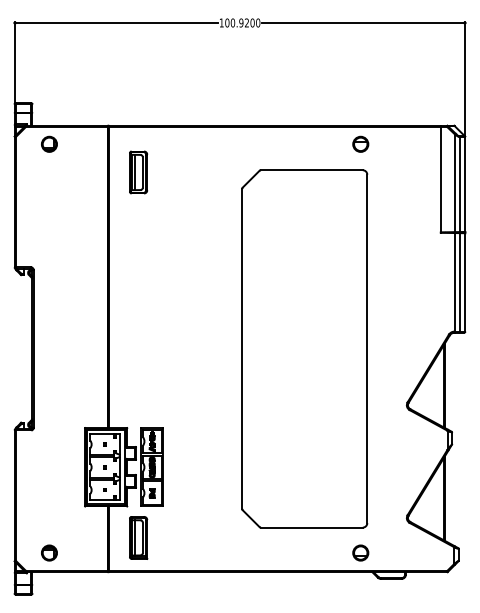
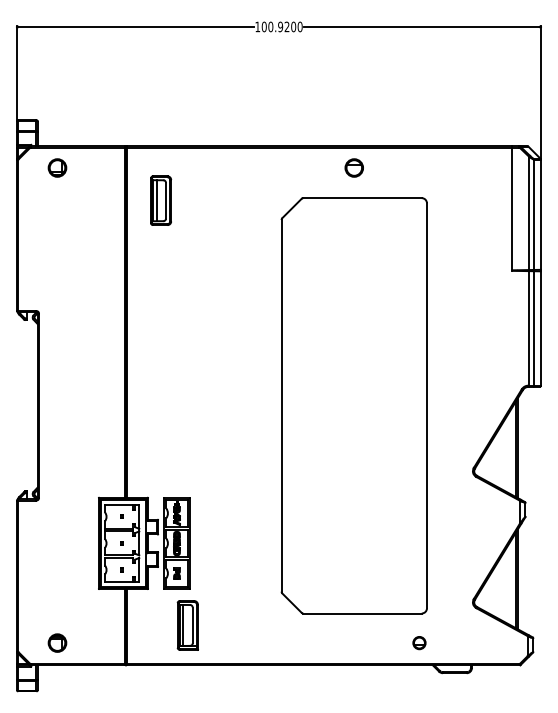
part: (360, 143) -> (353, 167), moved
part: (138, 537) -> (187, 625), moved
part: (360, 552) -> (419, 642), size x0.7

